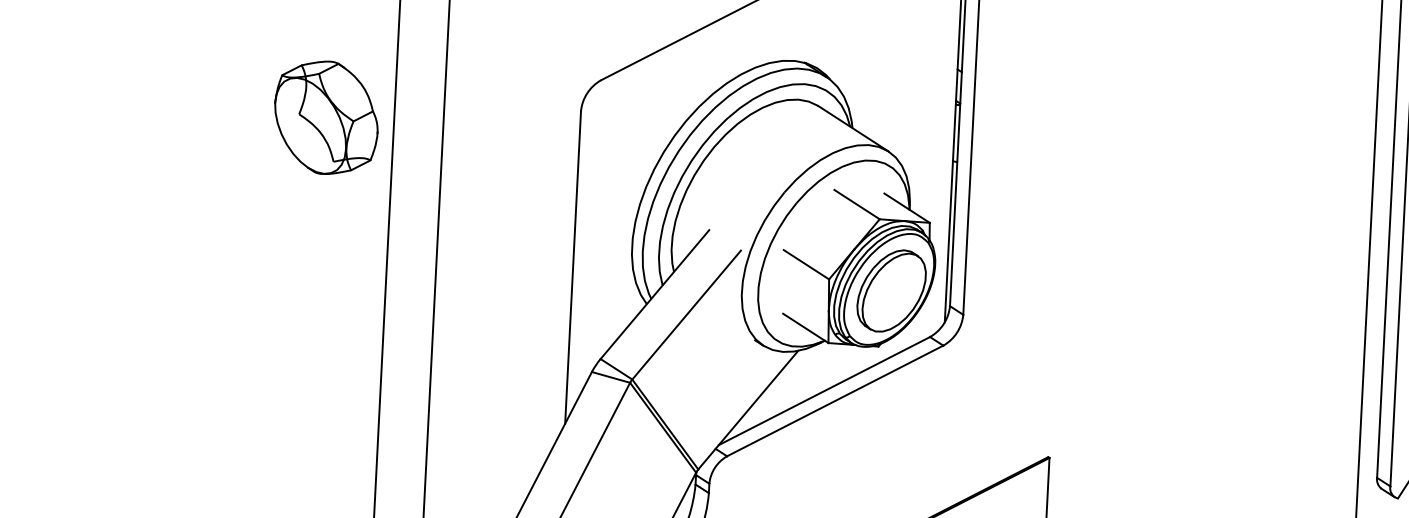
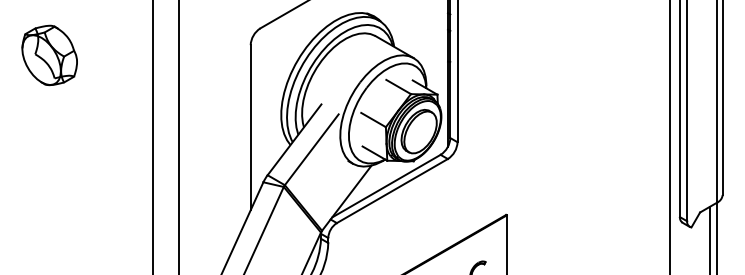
part: (325, 117) -> (49, 55), moved

